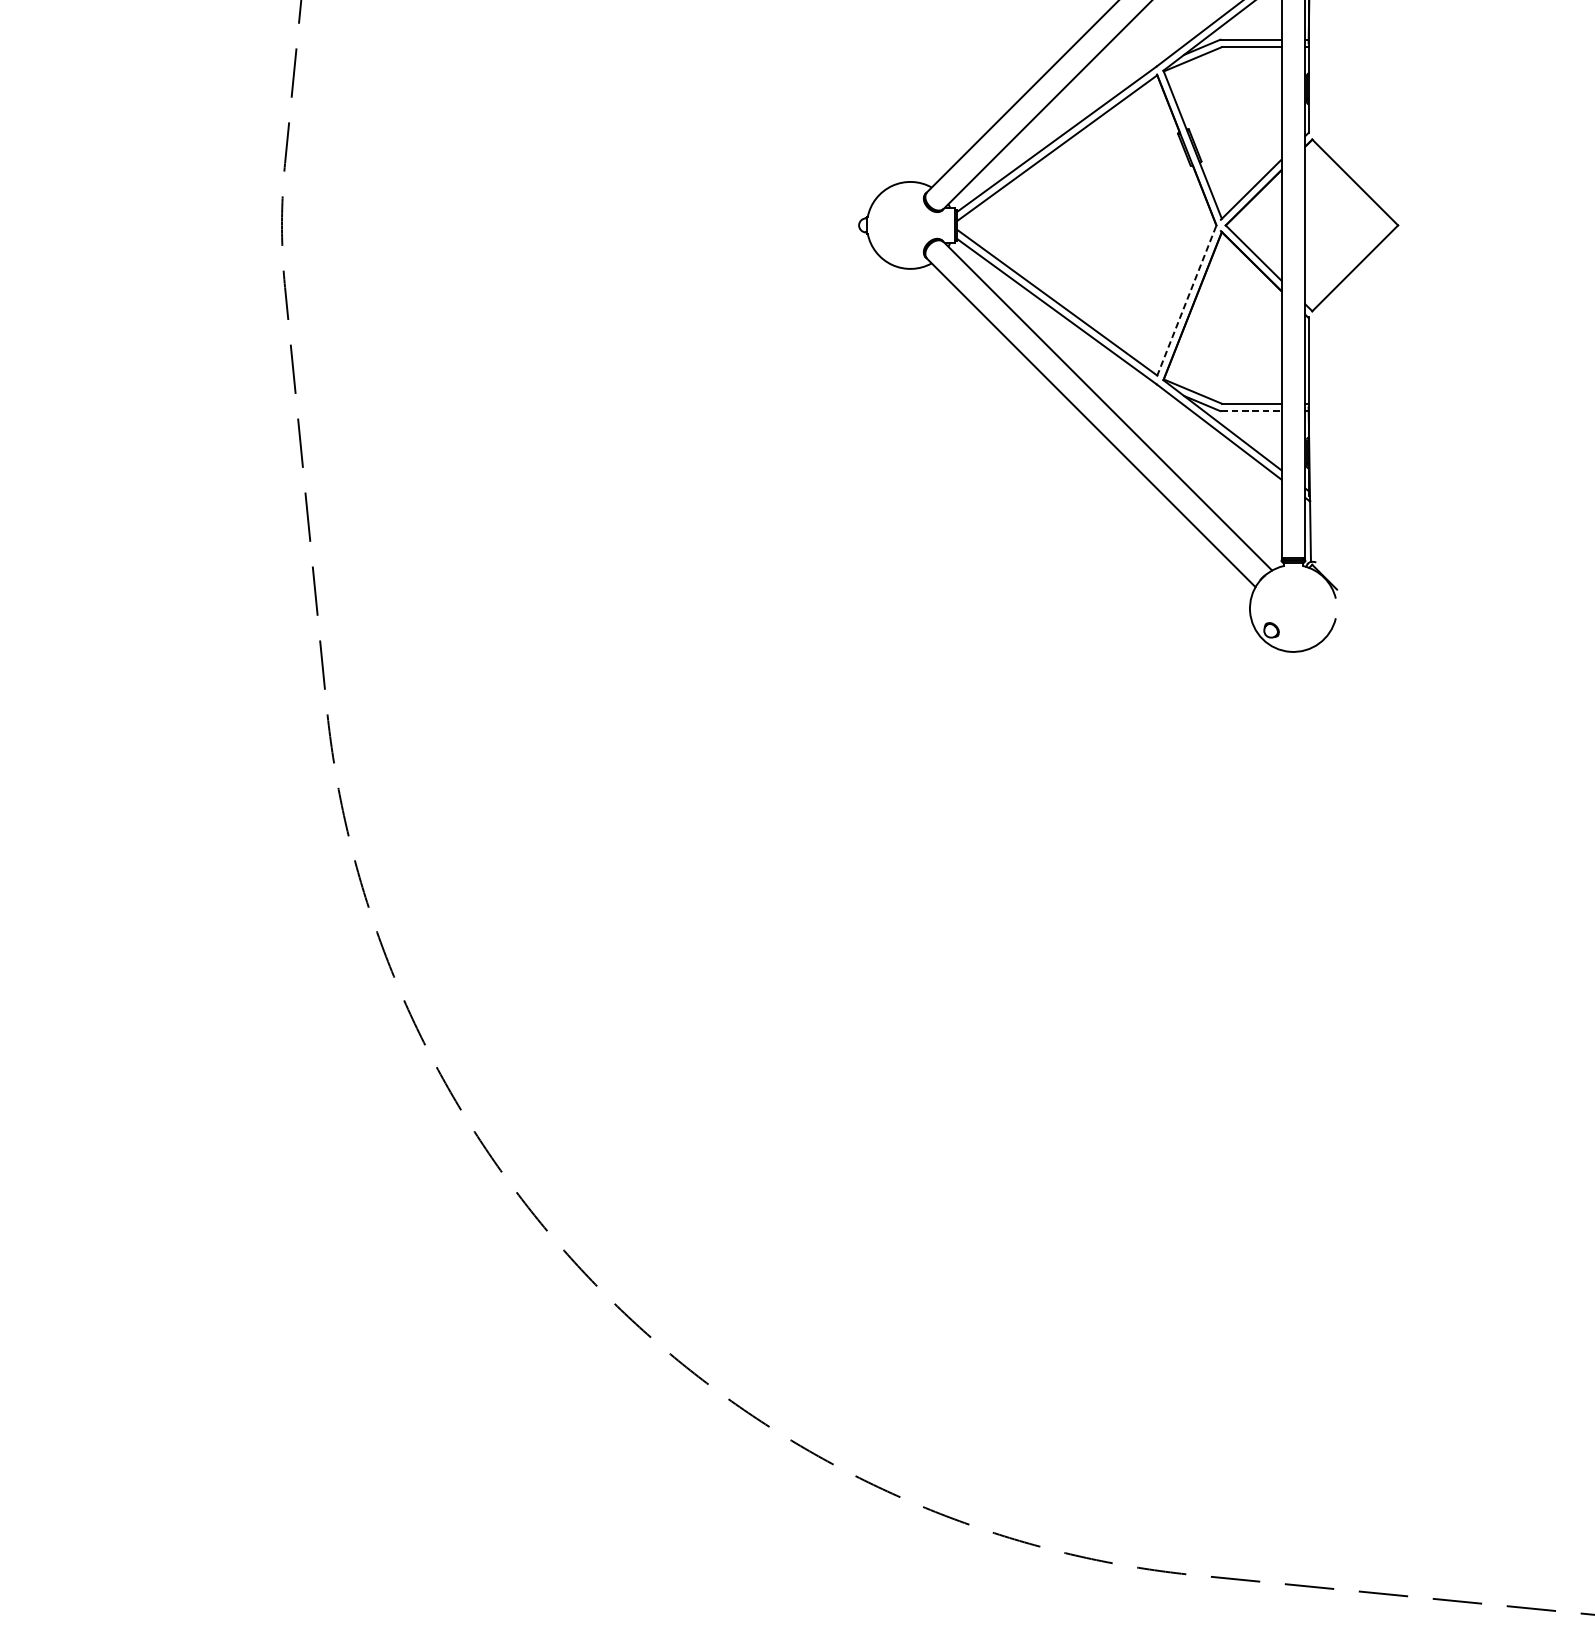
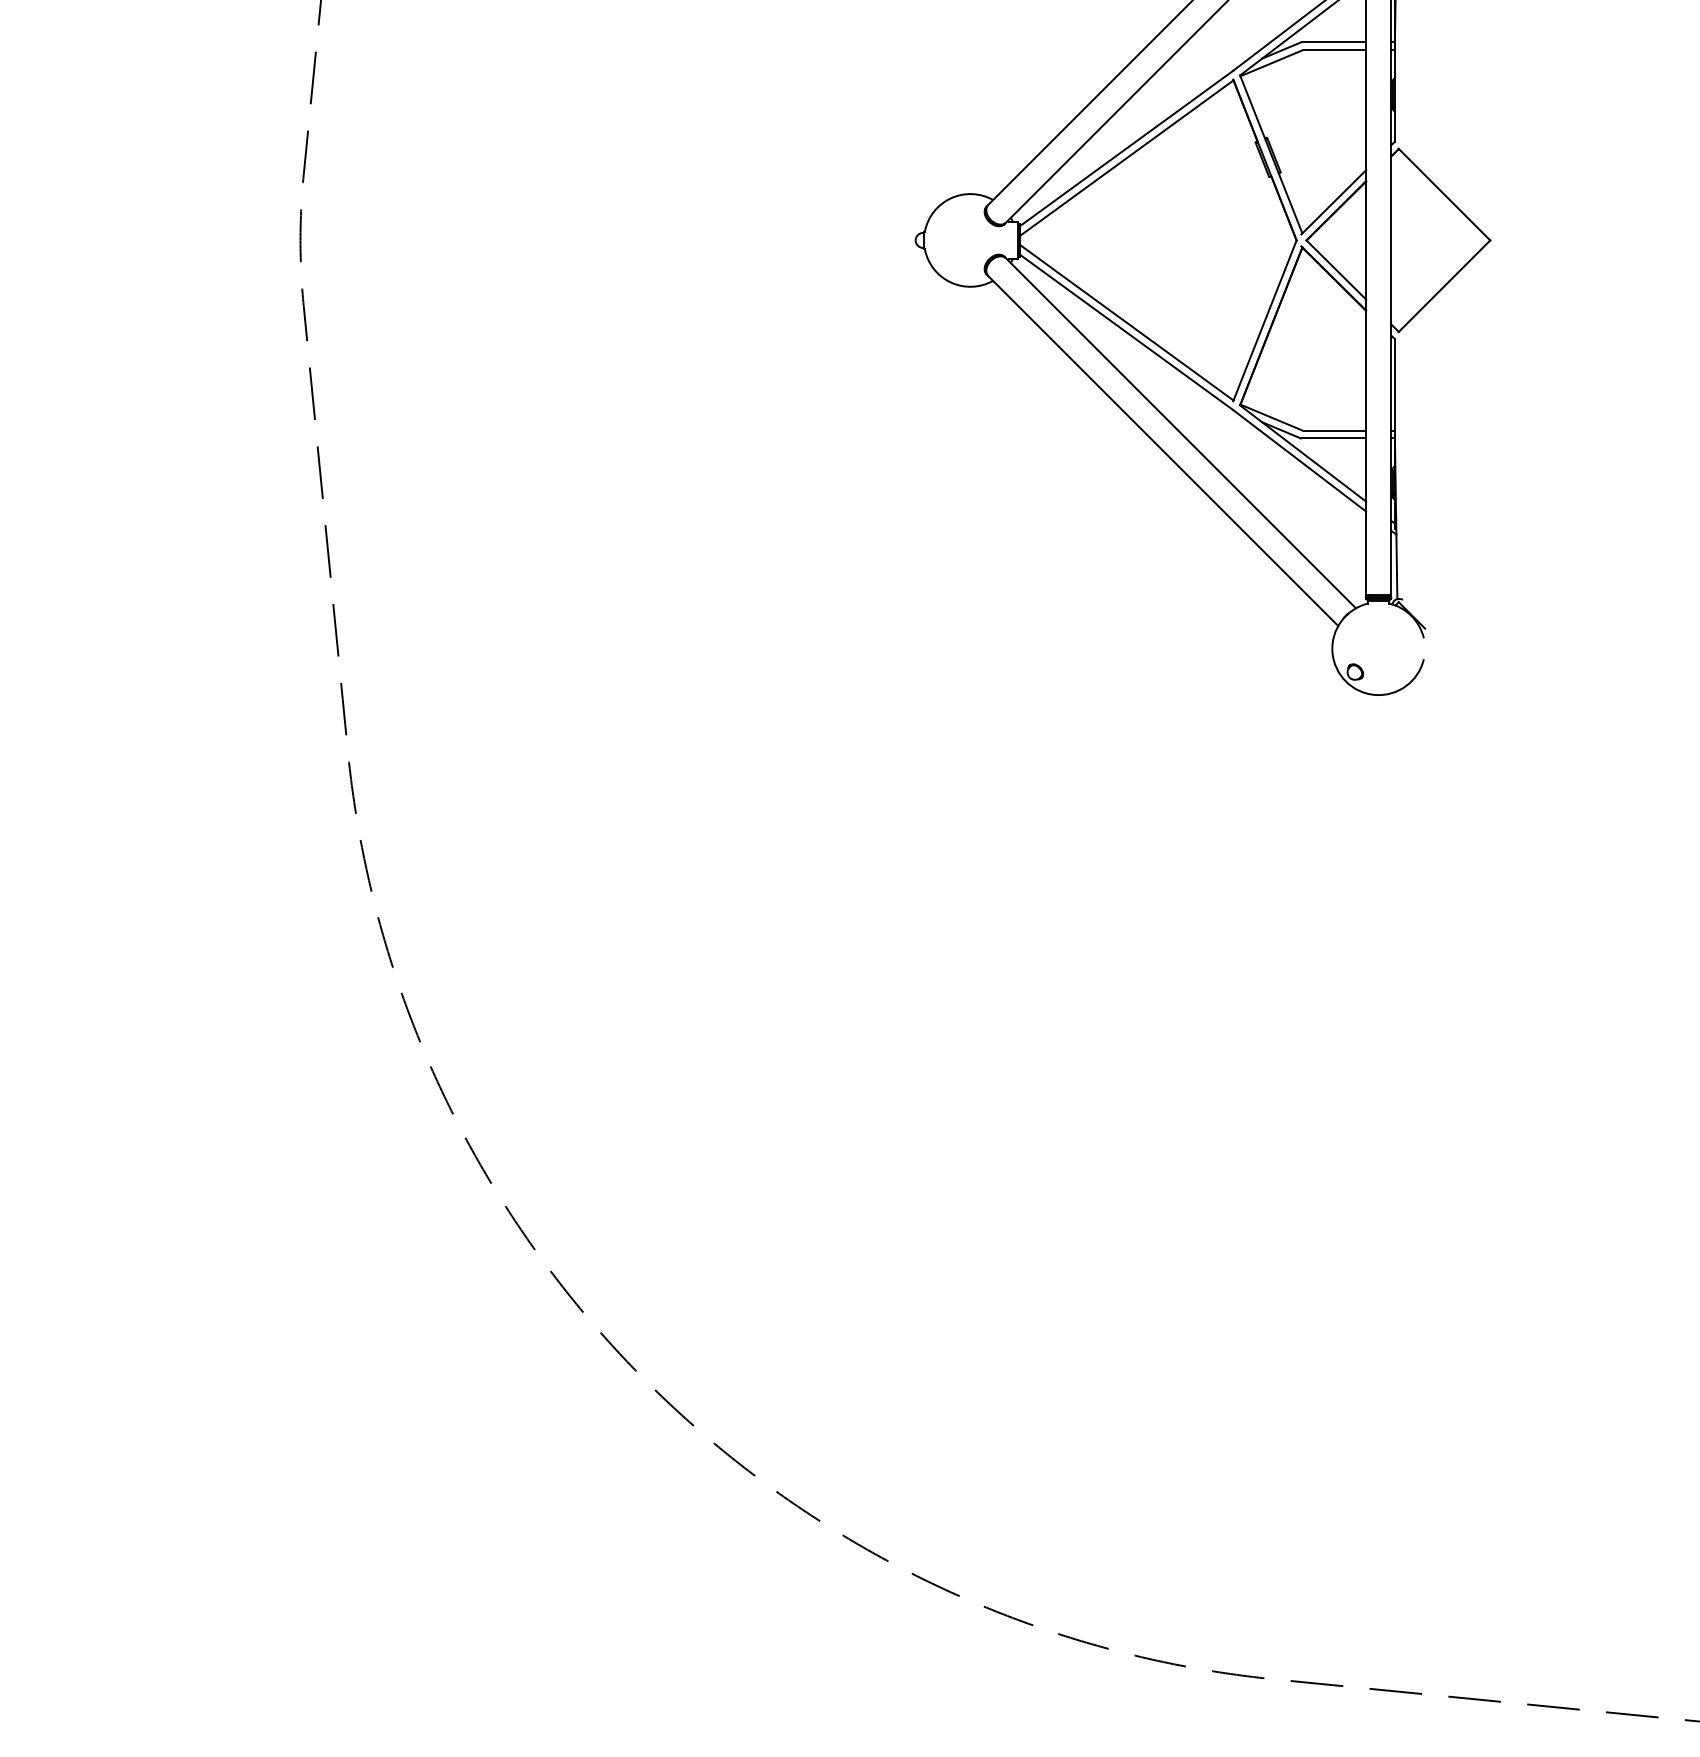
line: (1187, 300) -> (1265, 320), dashed -> solid
line: (1252, 411) -> (1334, 438), dashed -> solid

